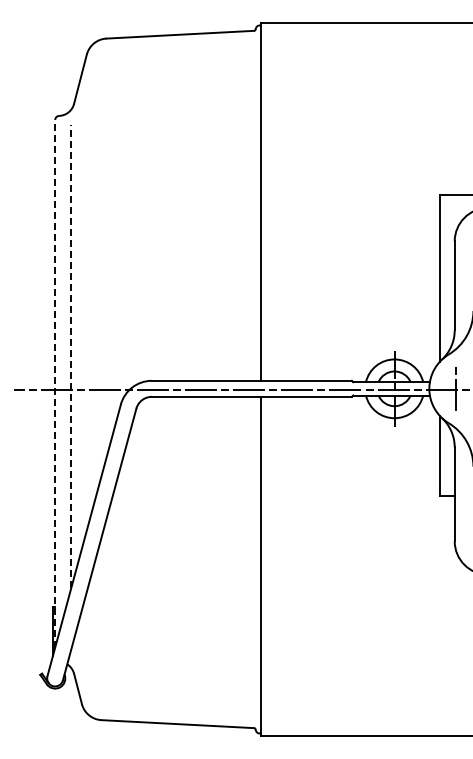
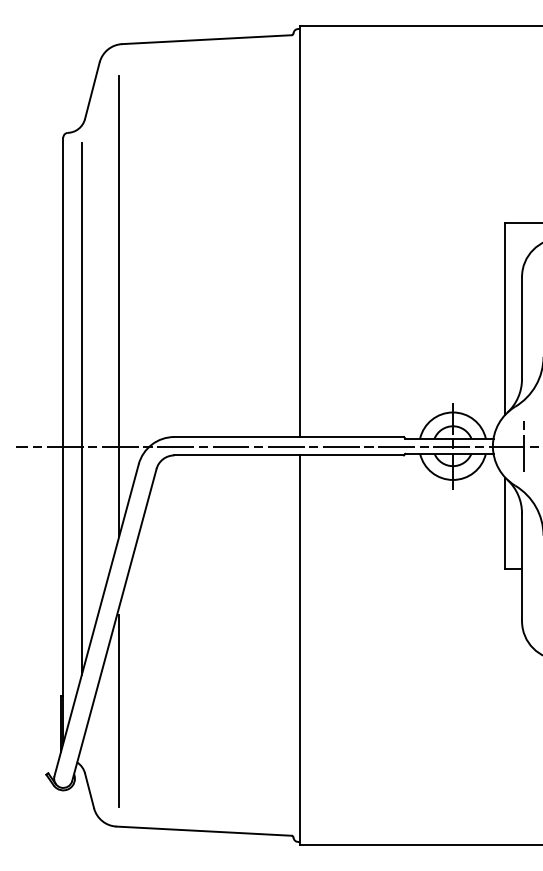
line: (103, 266) -> (118, 305), added
line: (71, 356) -> (82, 409), dashed -> solid
line: (55, 383) -> (63, 440), dashed -> solid
line: (103, 619) -> (118, 711), added

